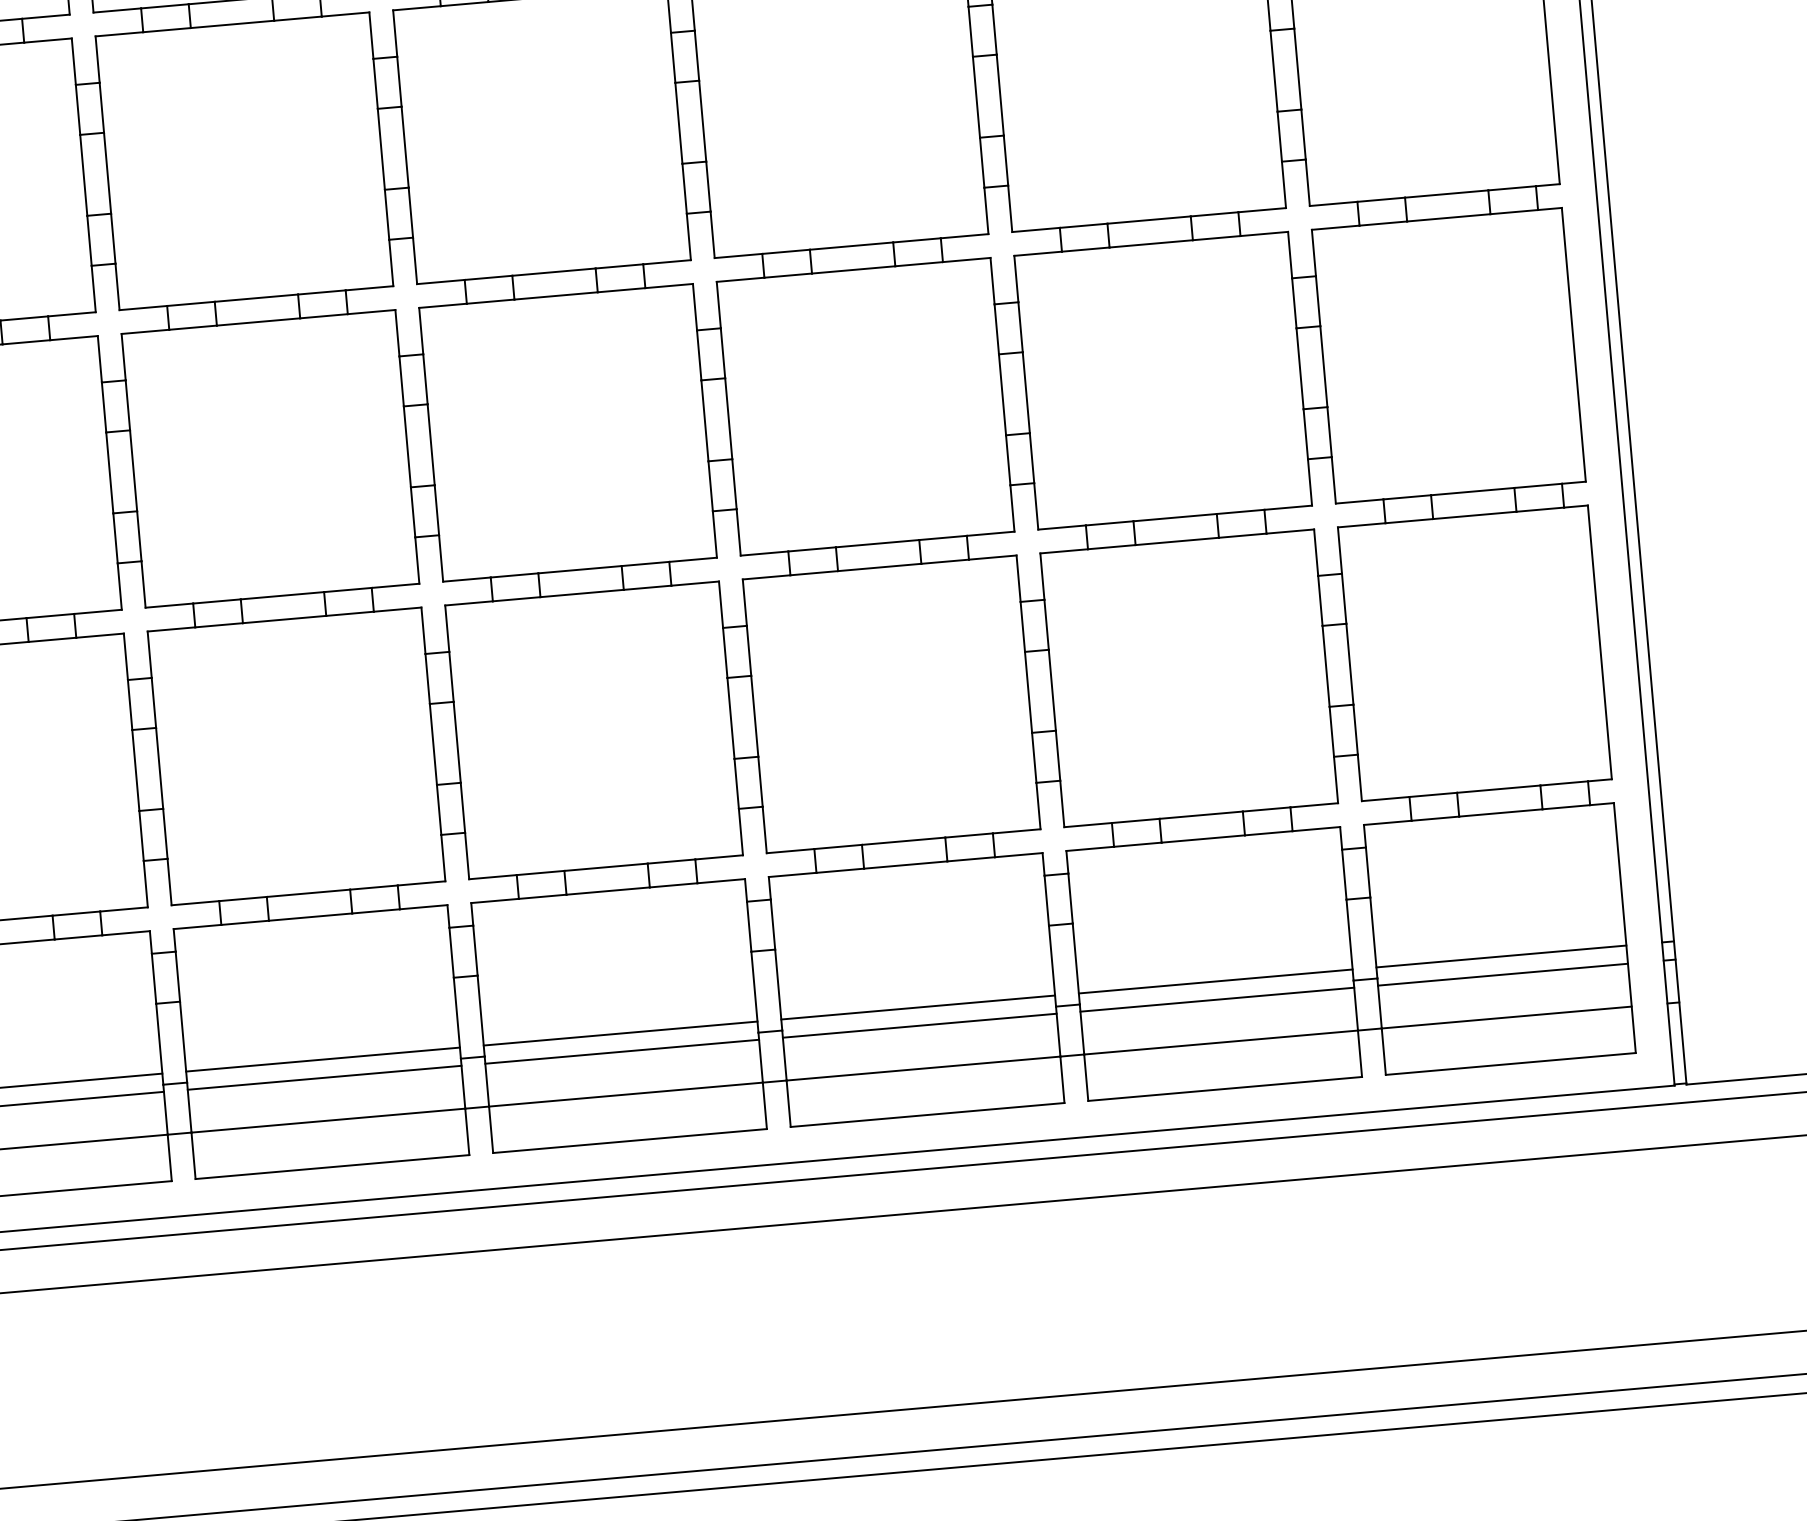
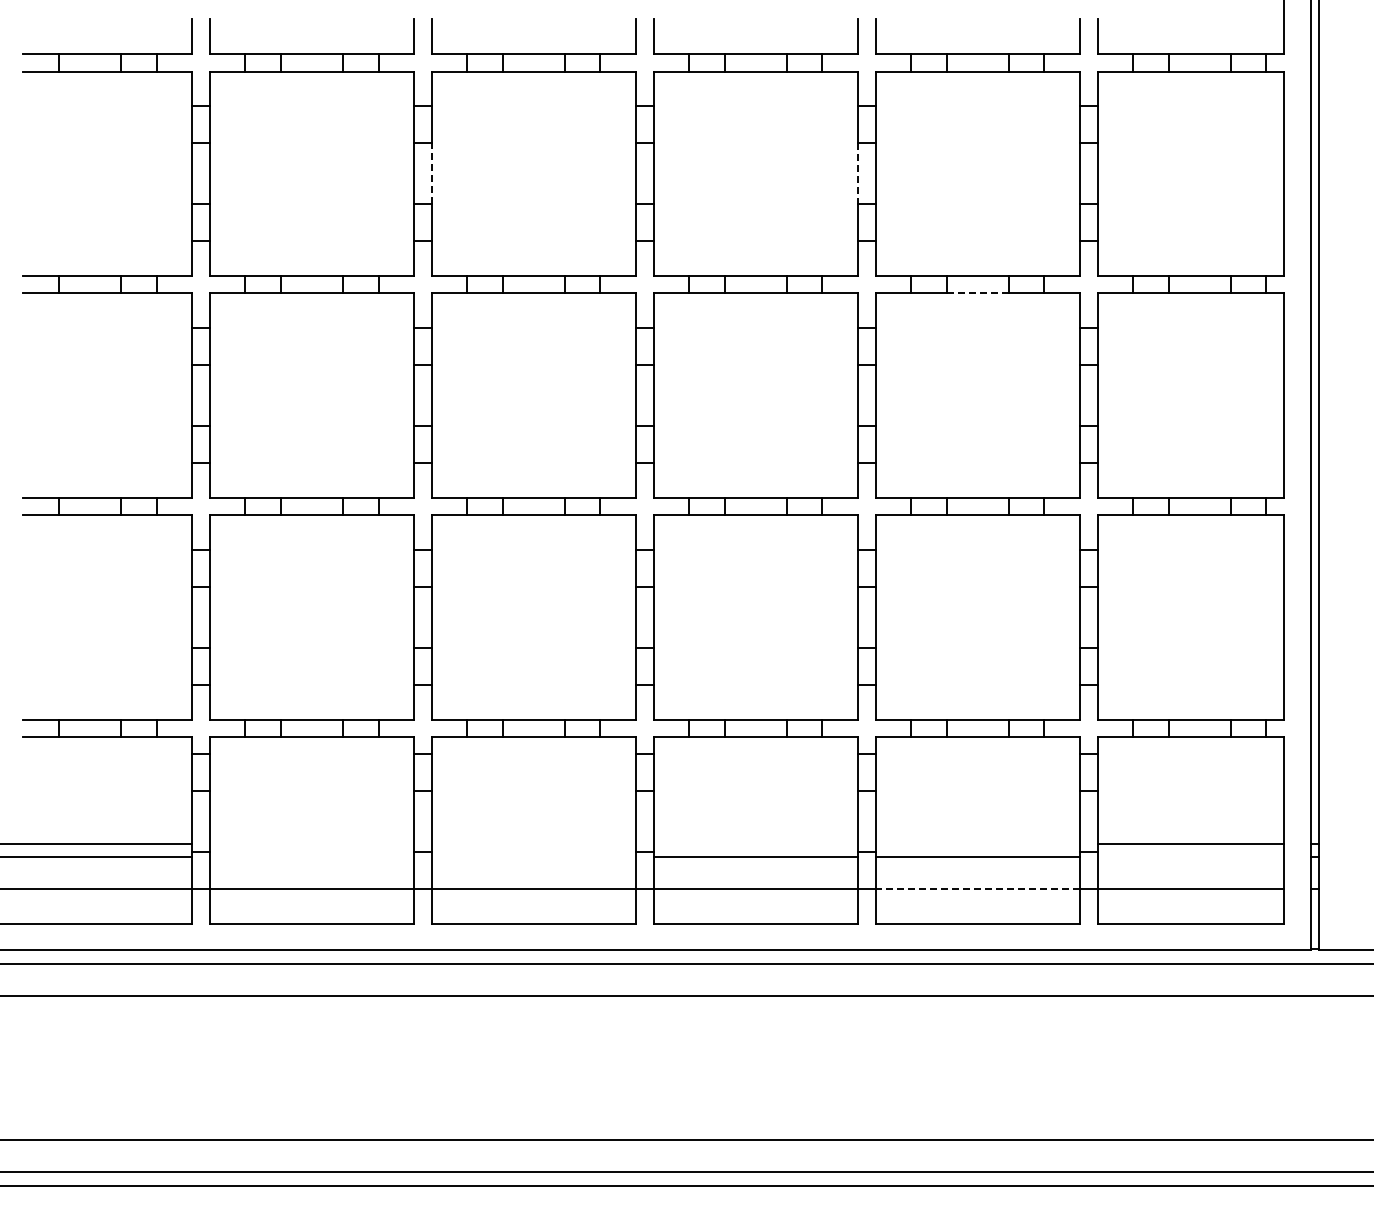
line: (976, 98) -> (857, 174), solid -> dashed
line: (404, 147) -> (431, 173), solid -> dashed
line: (1150, 243) -> (977, 293), solid -> dashed
line: (1502, 975) -> (1190, 857), removed
line: (1215, 981) -> (977, 843), removed
line: (917, 1007) -> (755, 843), removed
line: (620, 1033) -> (533, 843), removed
line: (1220, 1043) -> (977, 889), solid -> dashed
line: (621, 1052) -> (533, 857), removed
line: (322, 1059) -> (311, 843), removed
line: (324, 1078) -> (311, 857), removed

